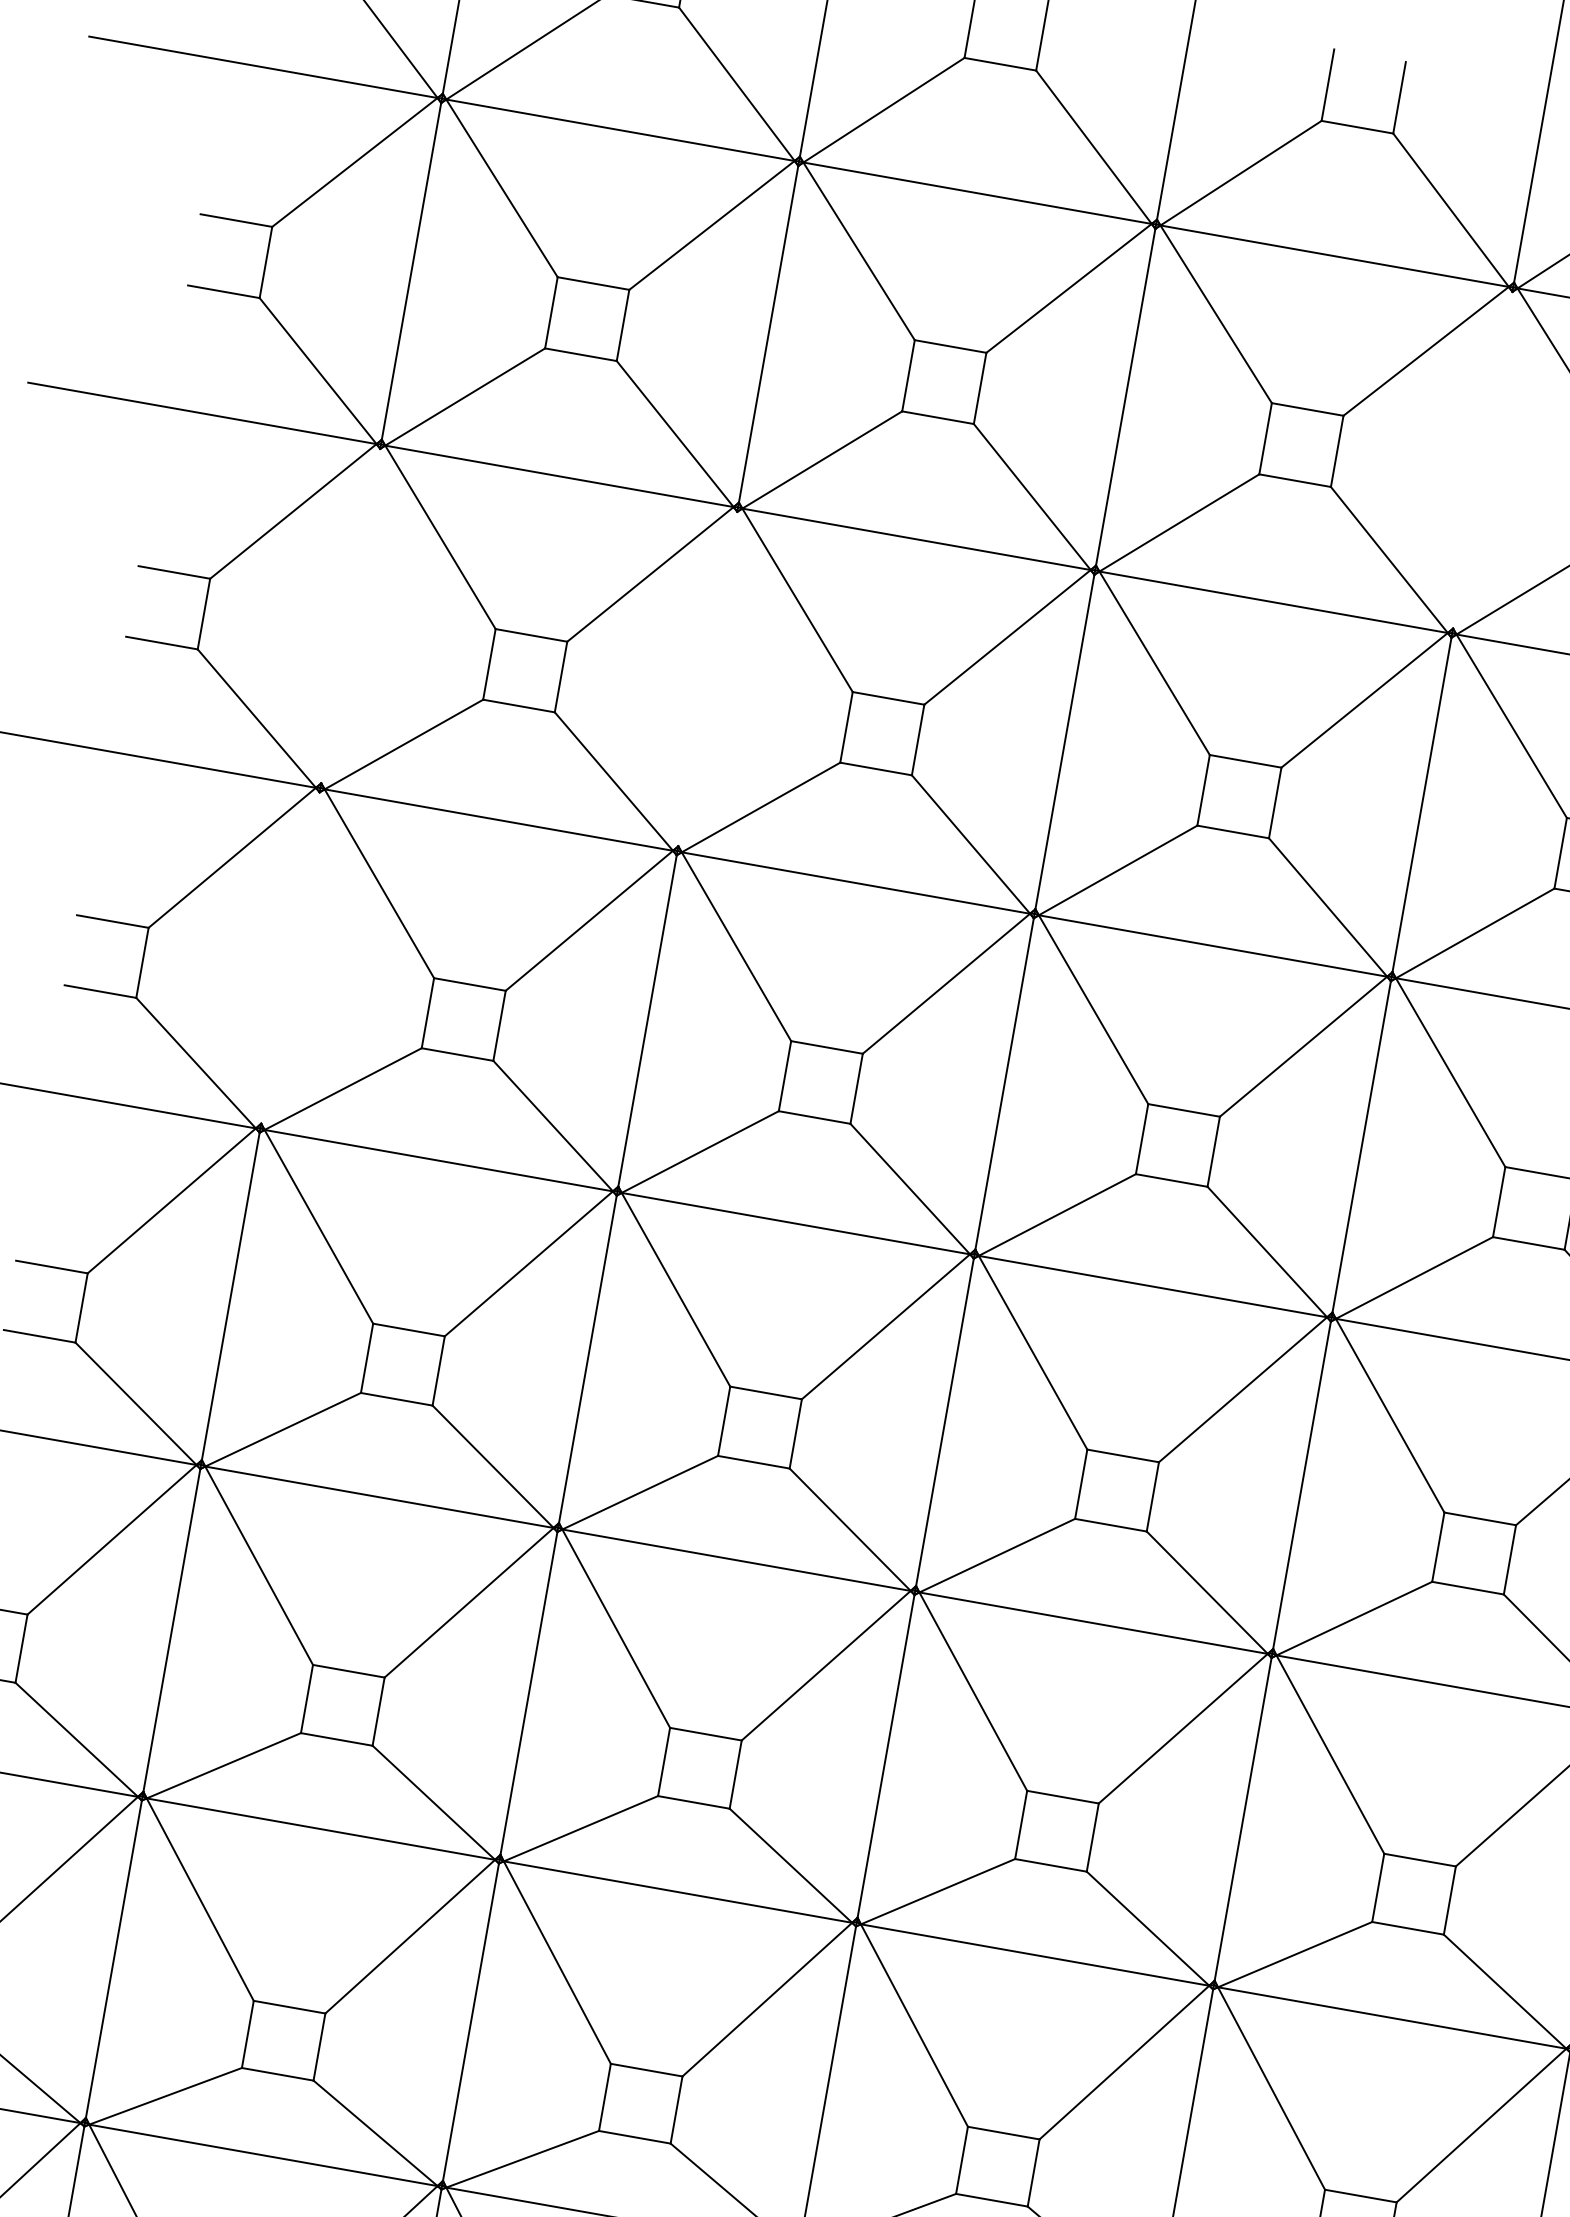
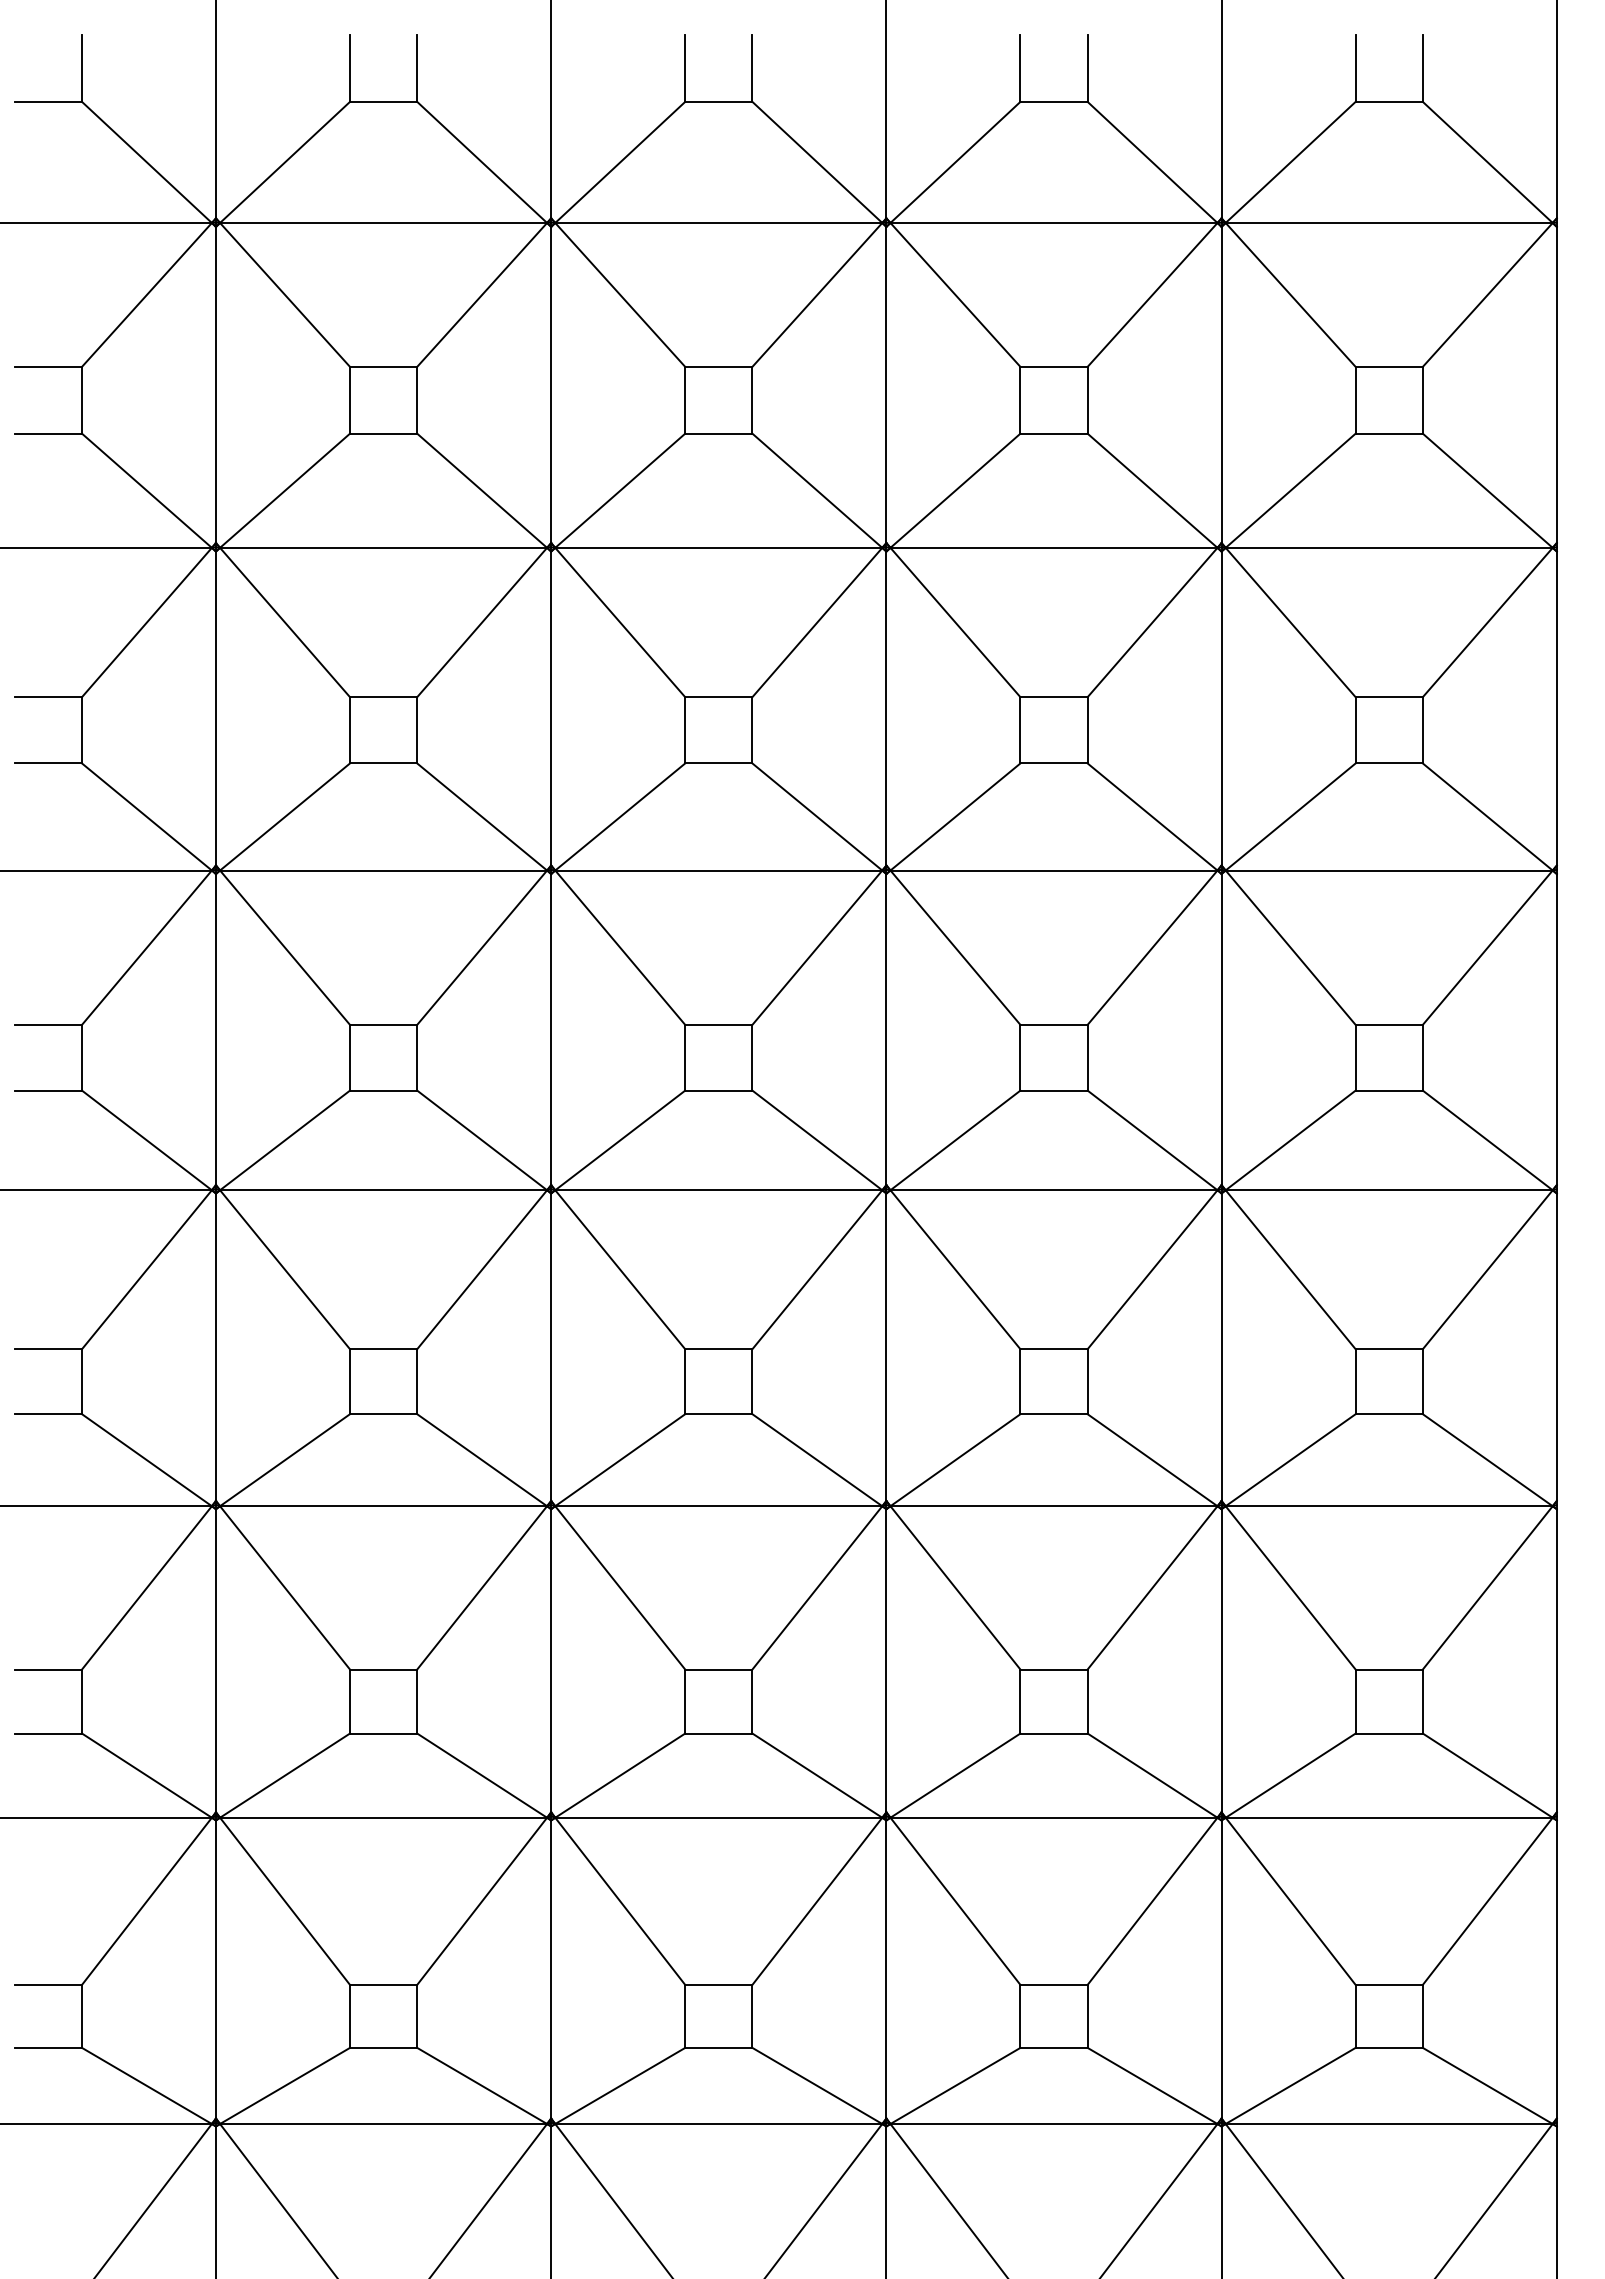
line: (1482, 459) -> (1221, 384), added
line: (350, 615) -> (215, 708), added
line: (708, 679) -> (551, 708), added
line: (289, 957) -> (215, 1029), added

